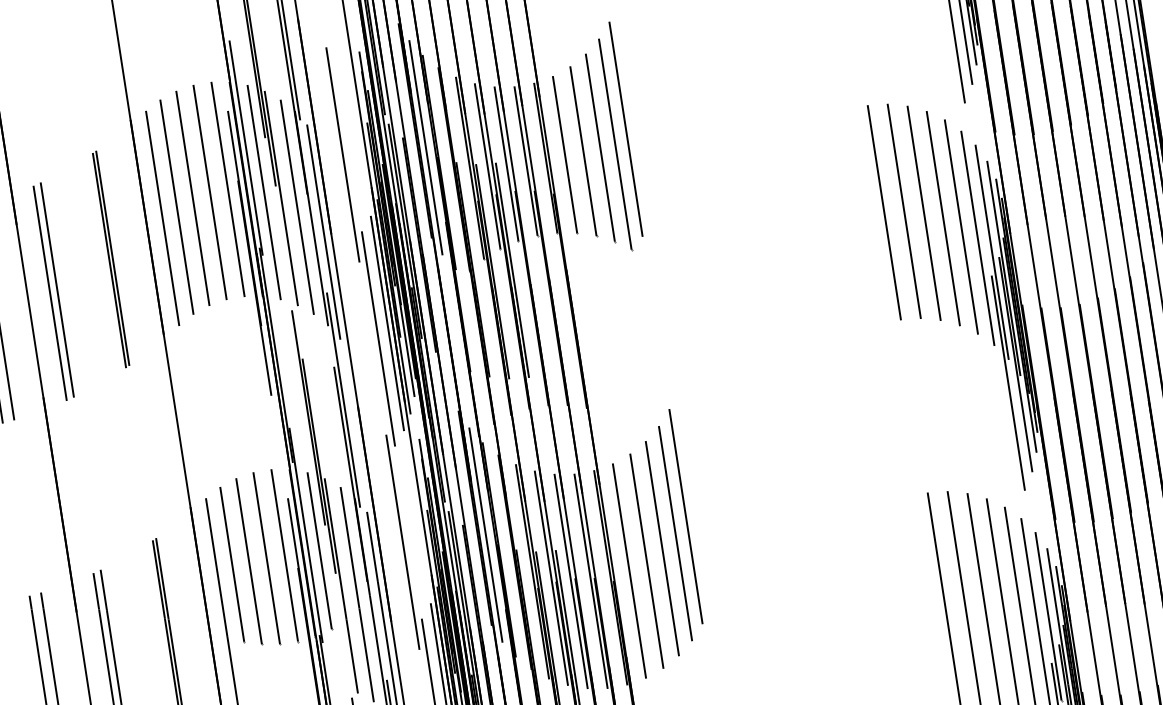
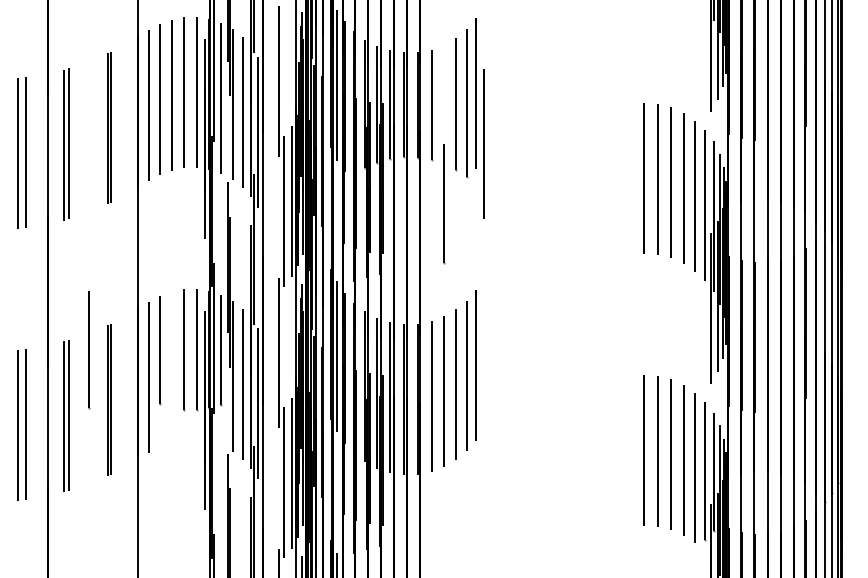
line: (583, 153) -> (444, 204), moved
line: (647, 198) -> (483, 143), added
line: (250, 562) -> (89, 350), moved

